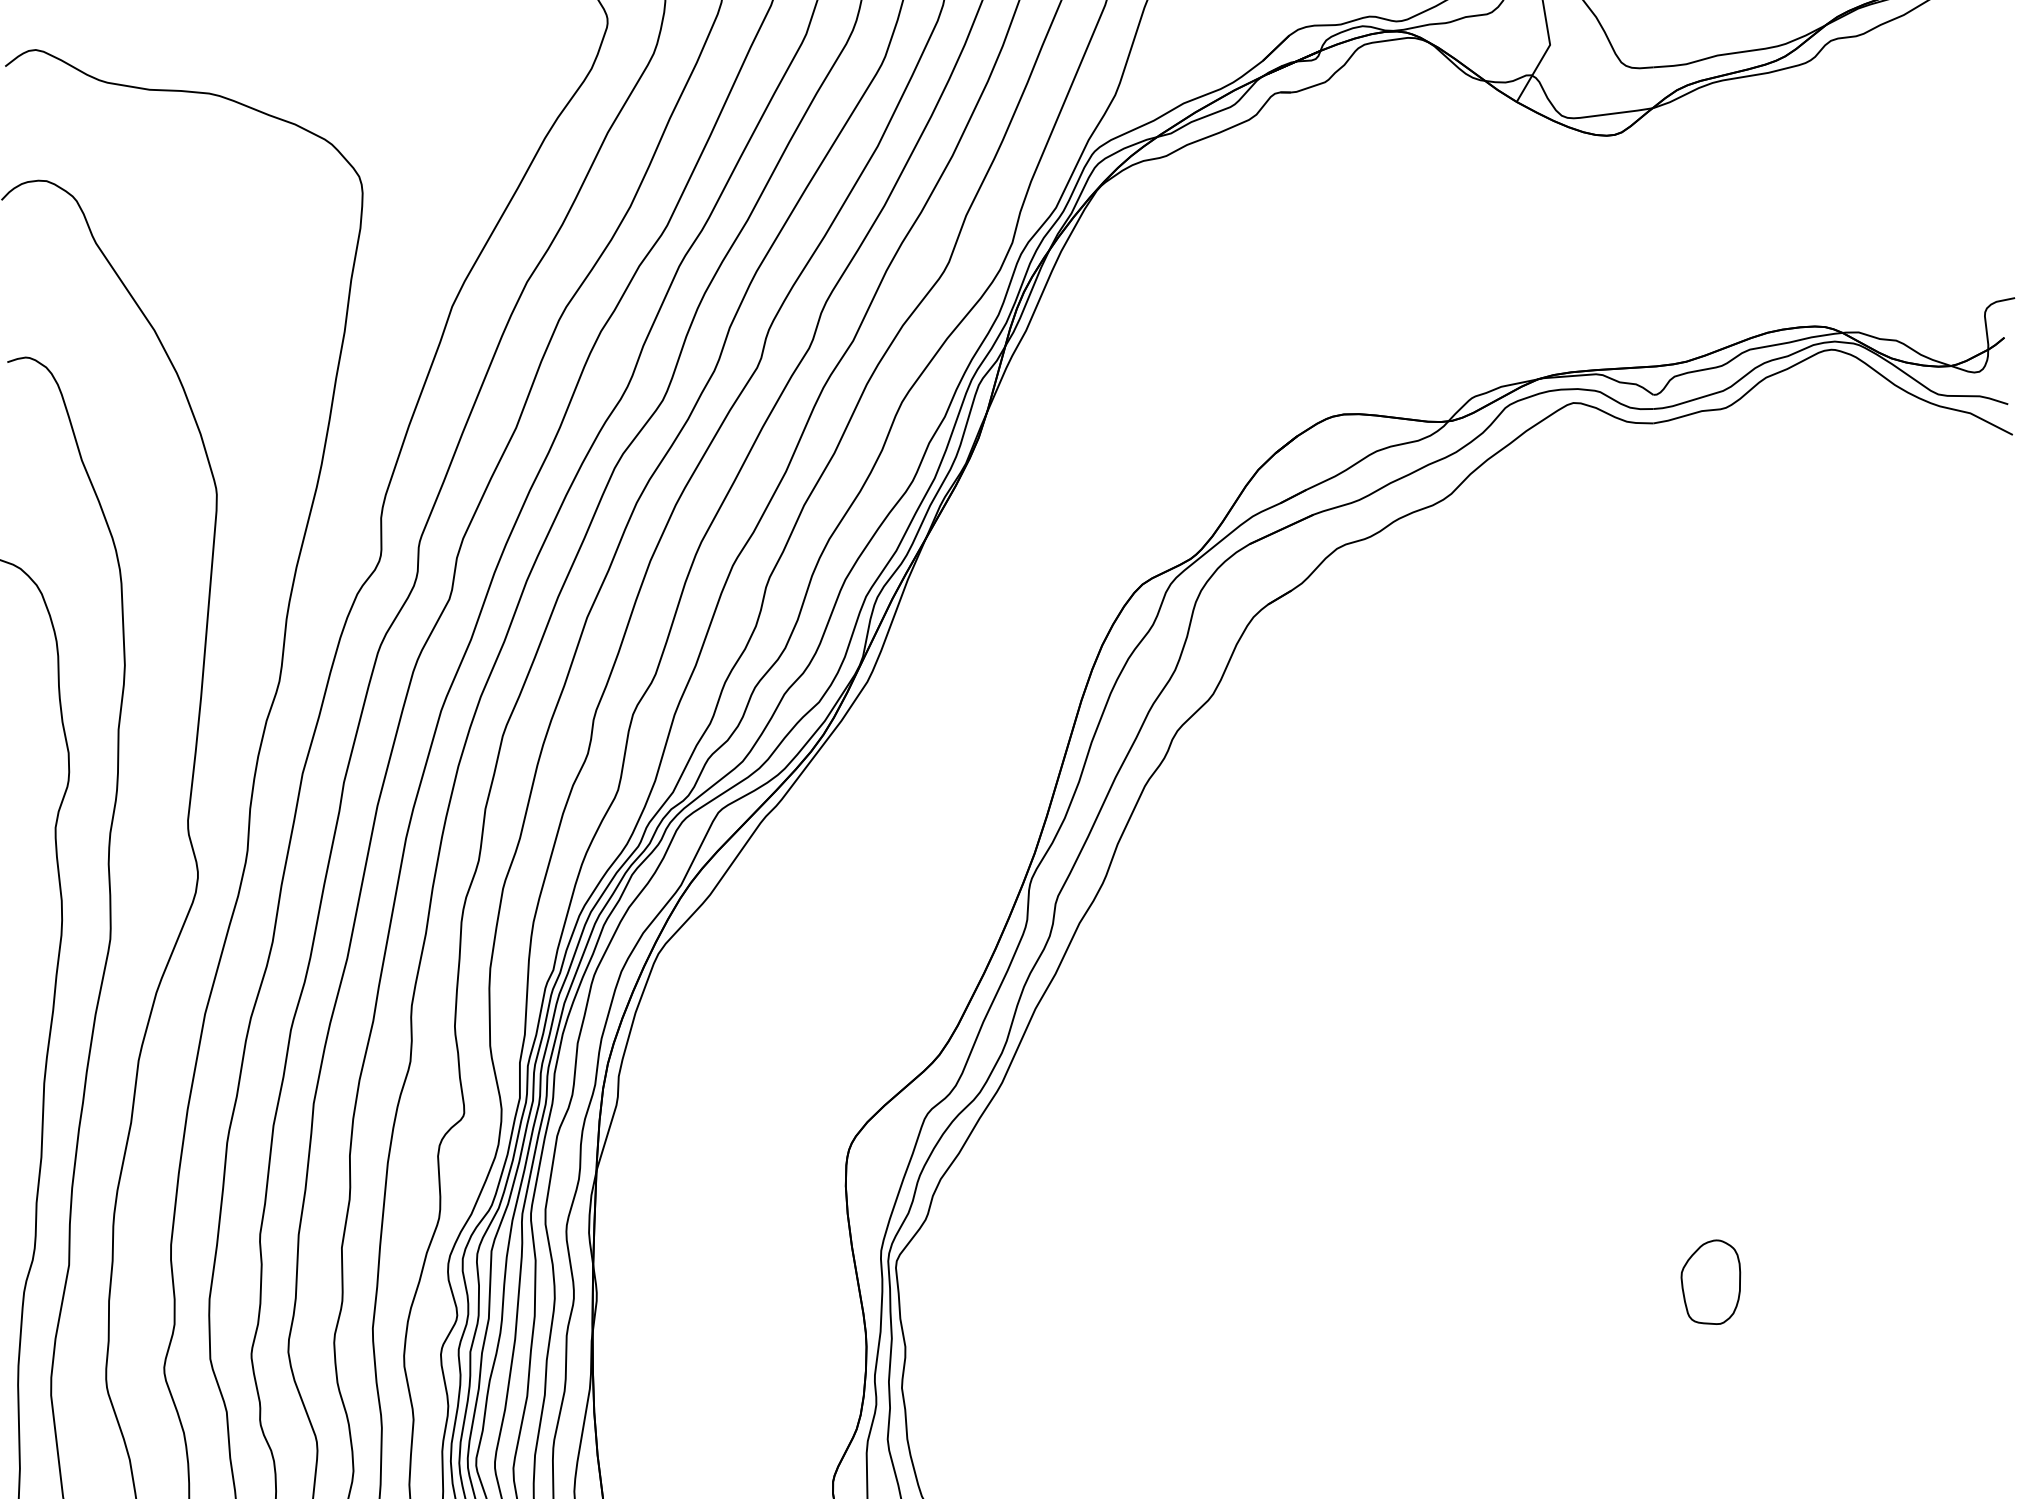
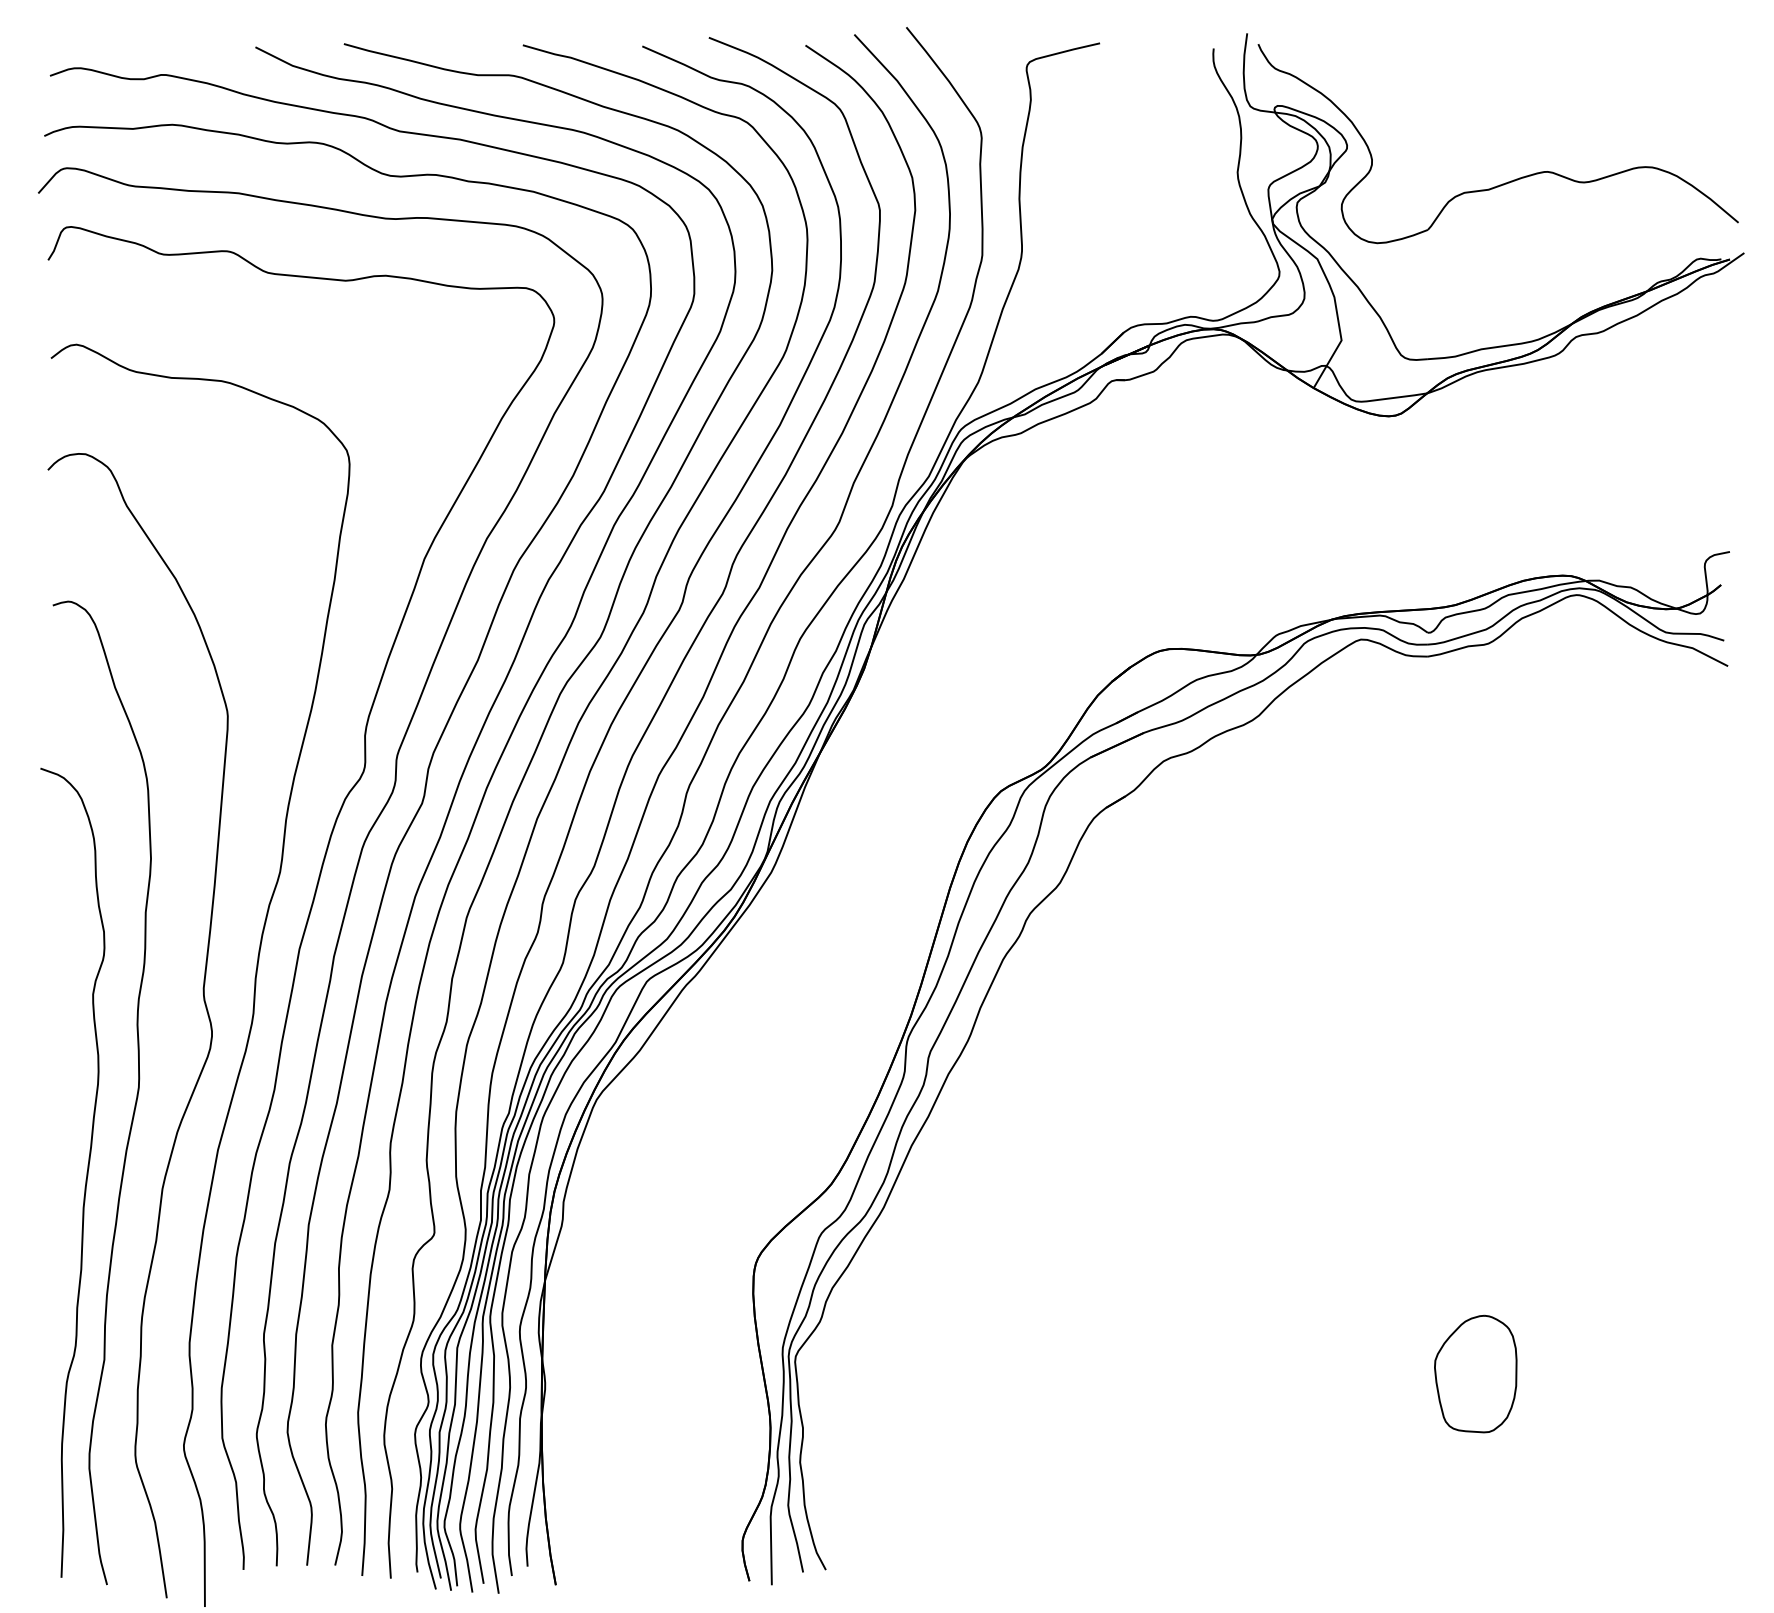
part: (1710, 1281) -> (1475, 1373), size x1.67

